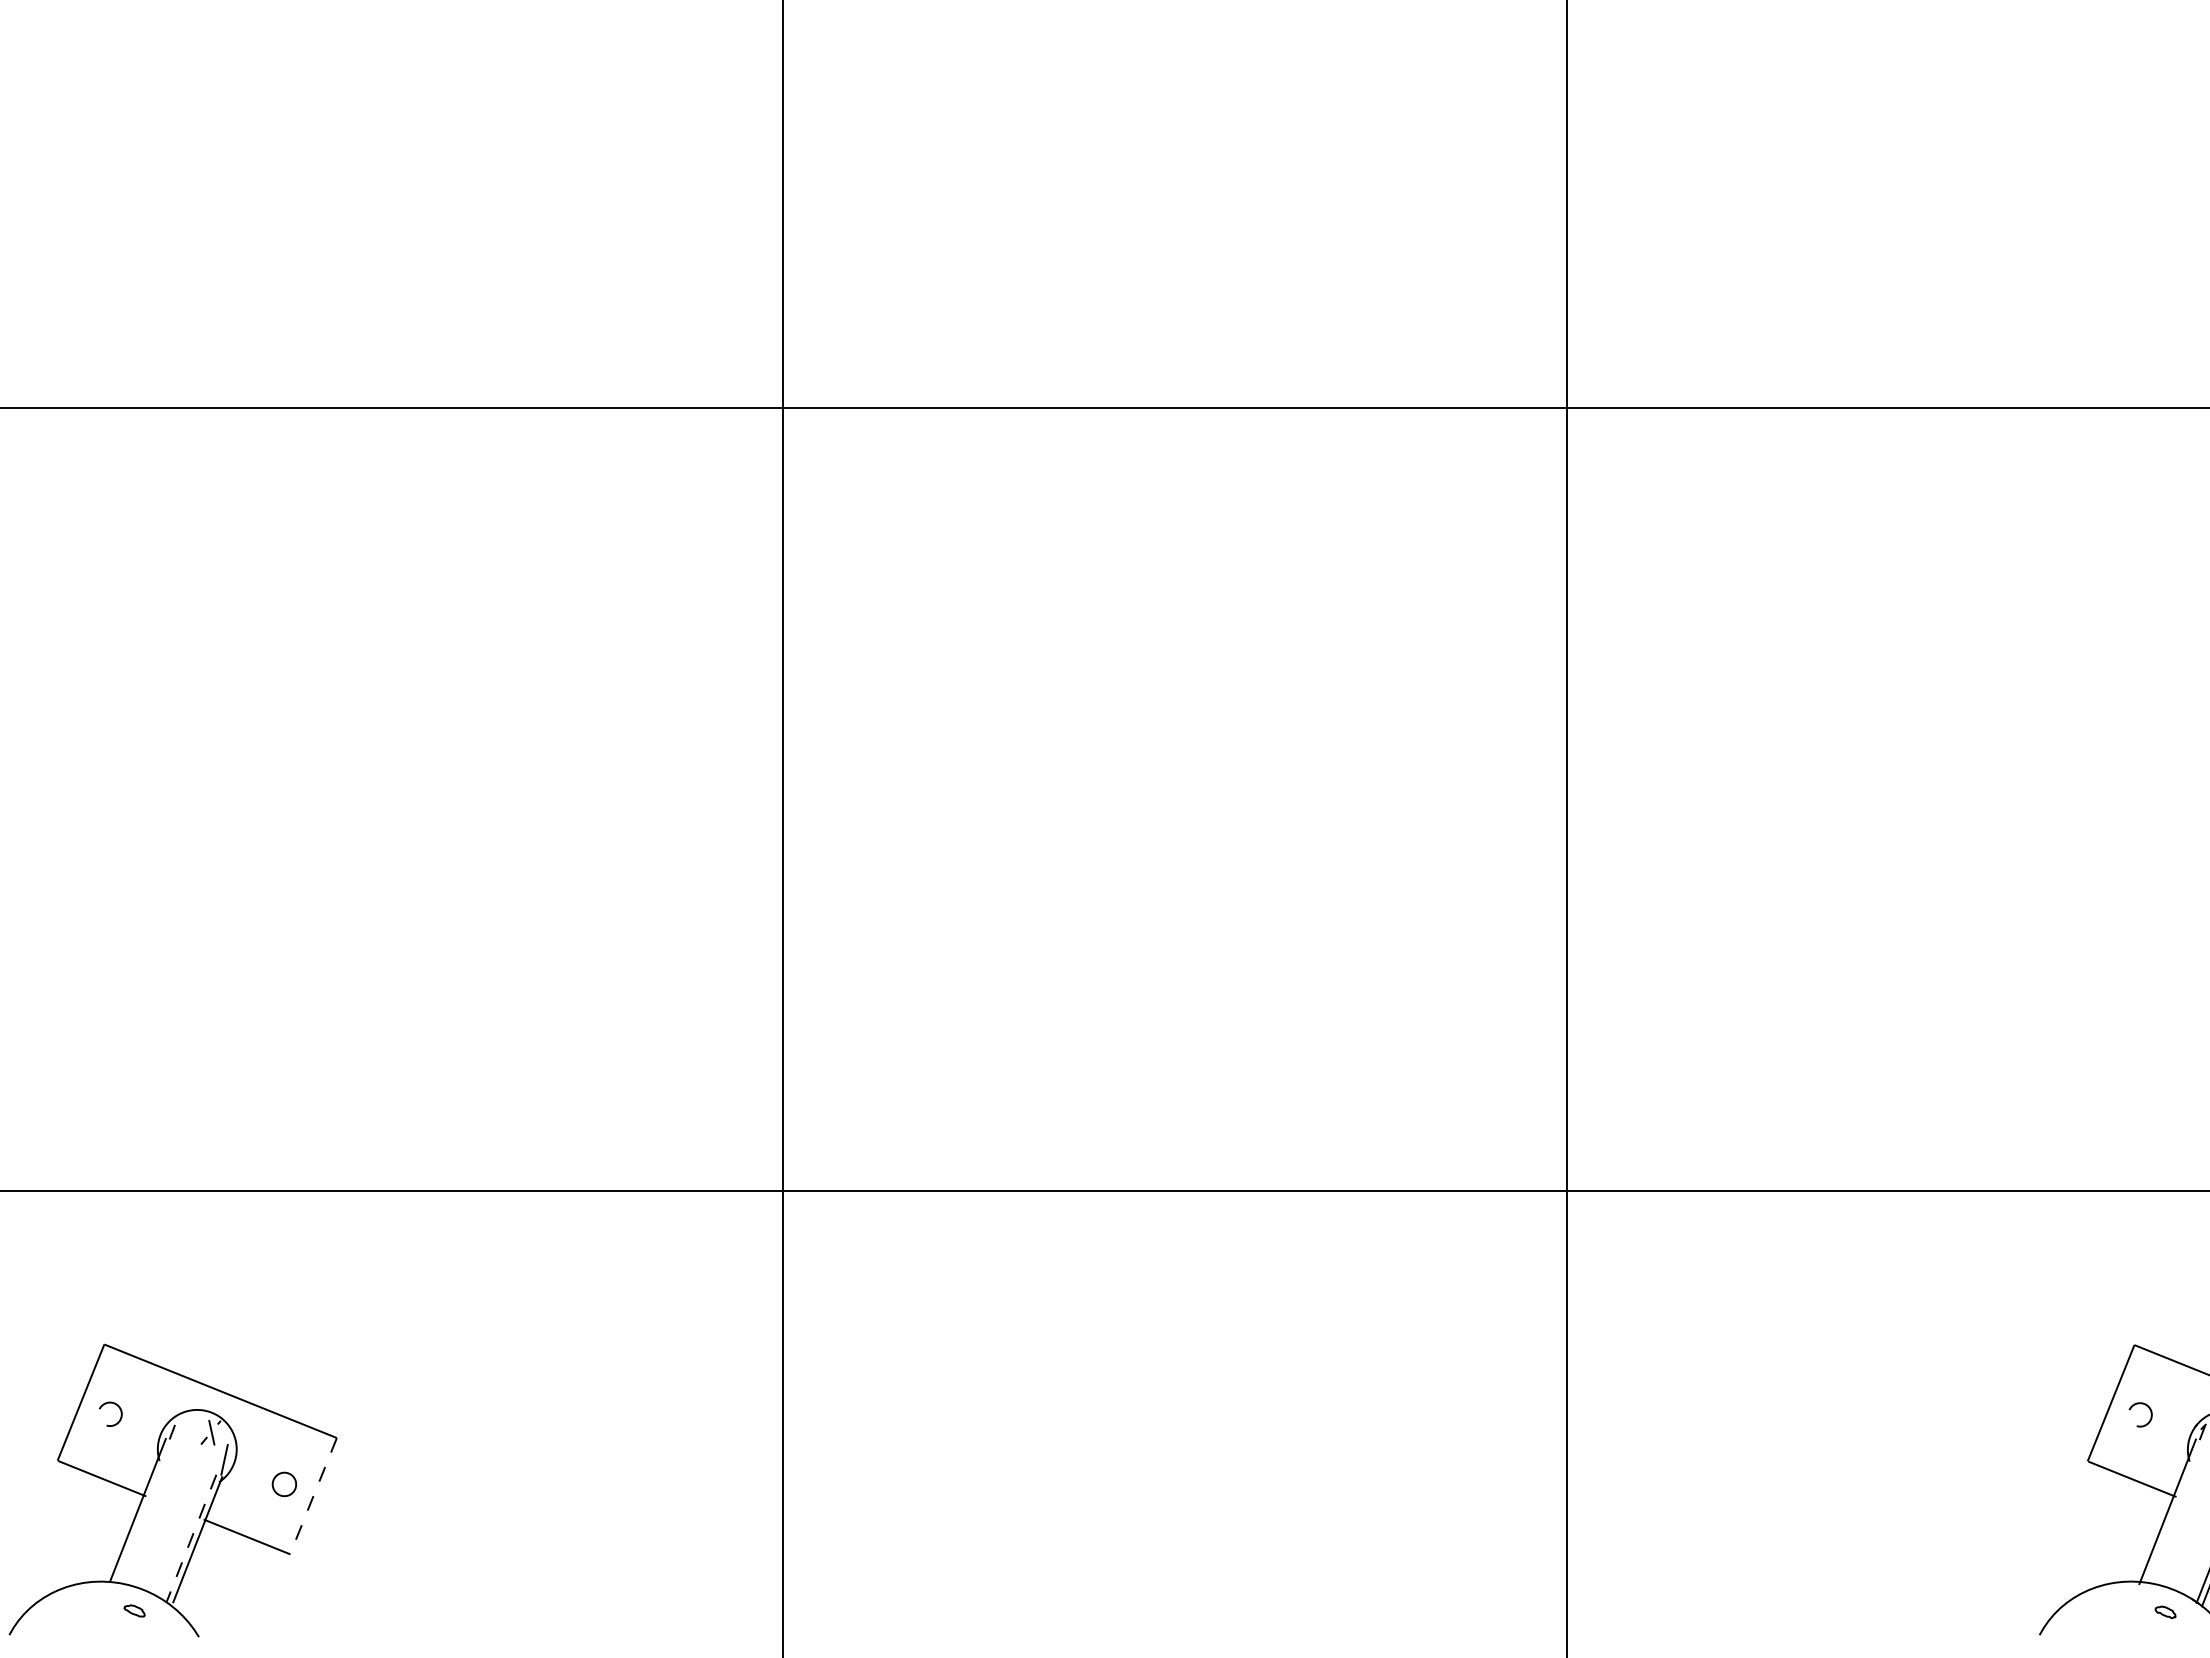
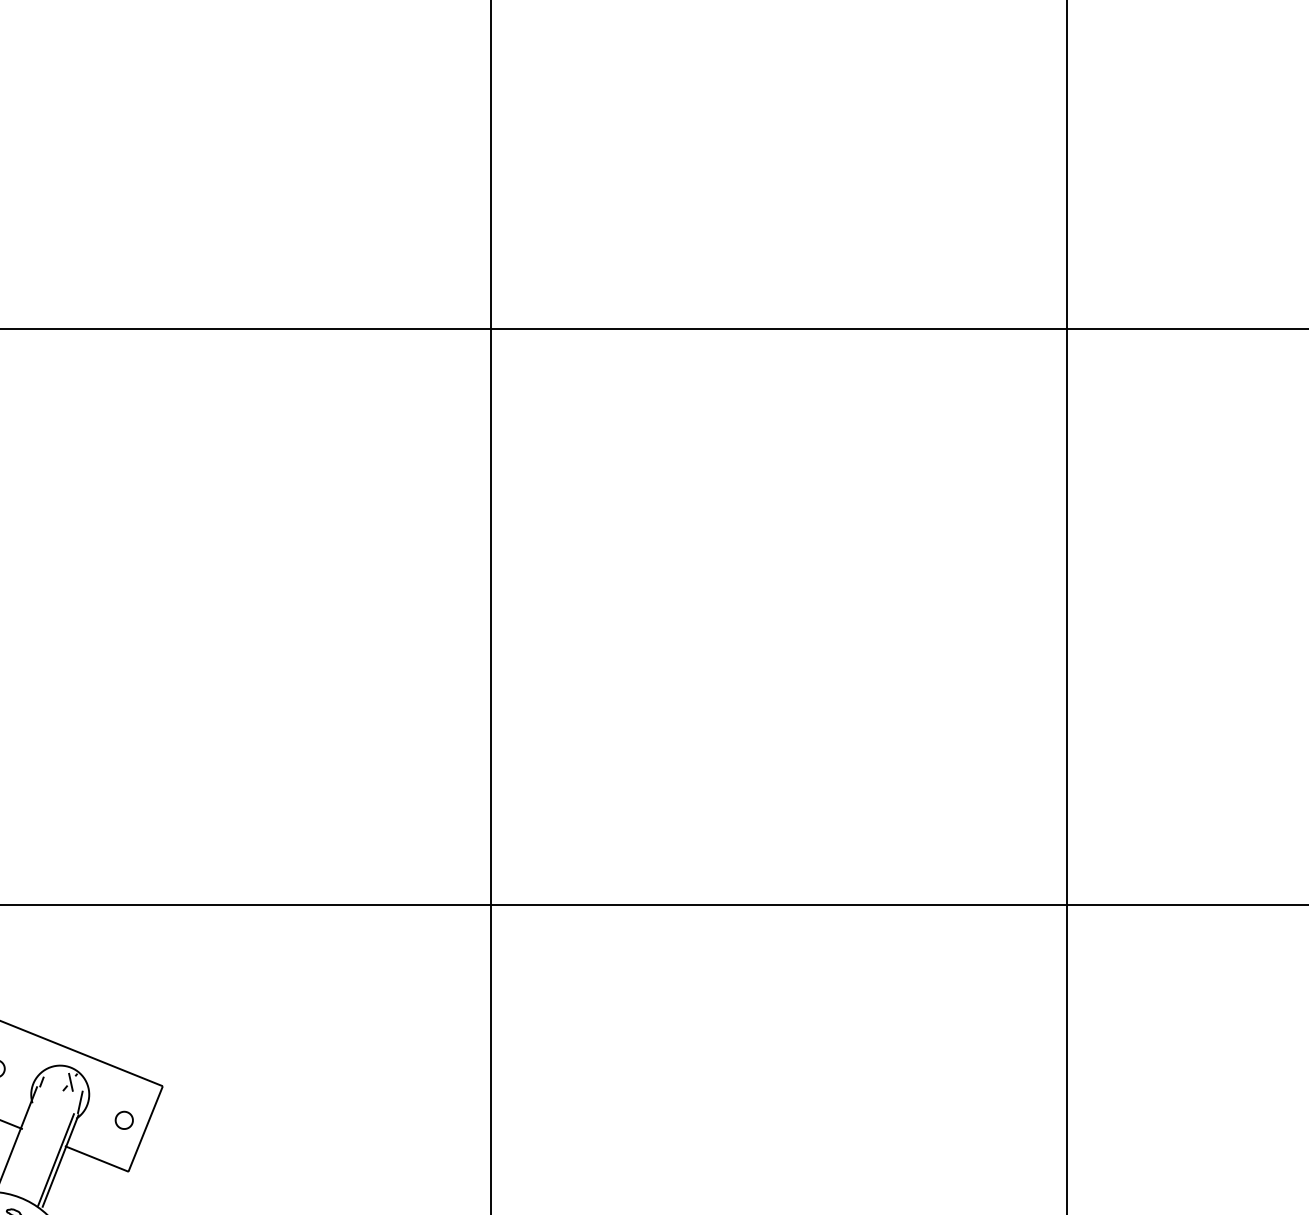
line: (313, 1496) -> (145, 1129), dashed -> solid
line: (191, 1538) -> (56, 1160), dashed -> solid

